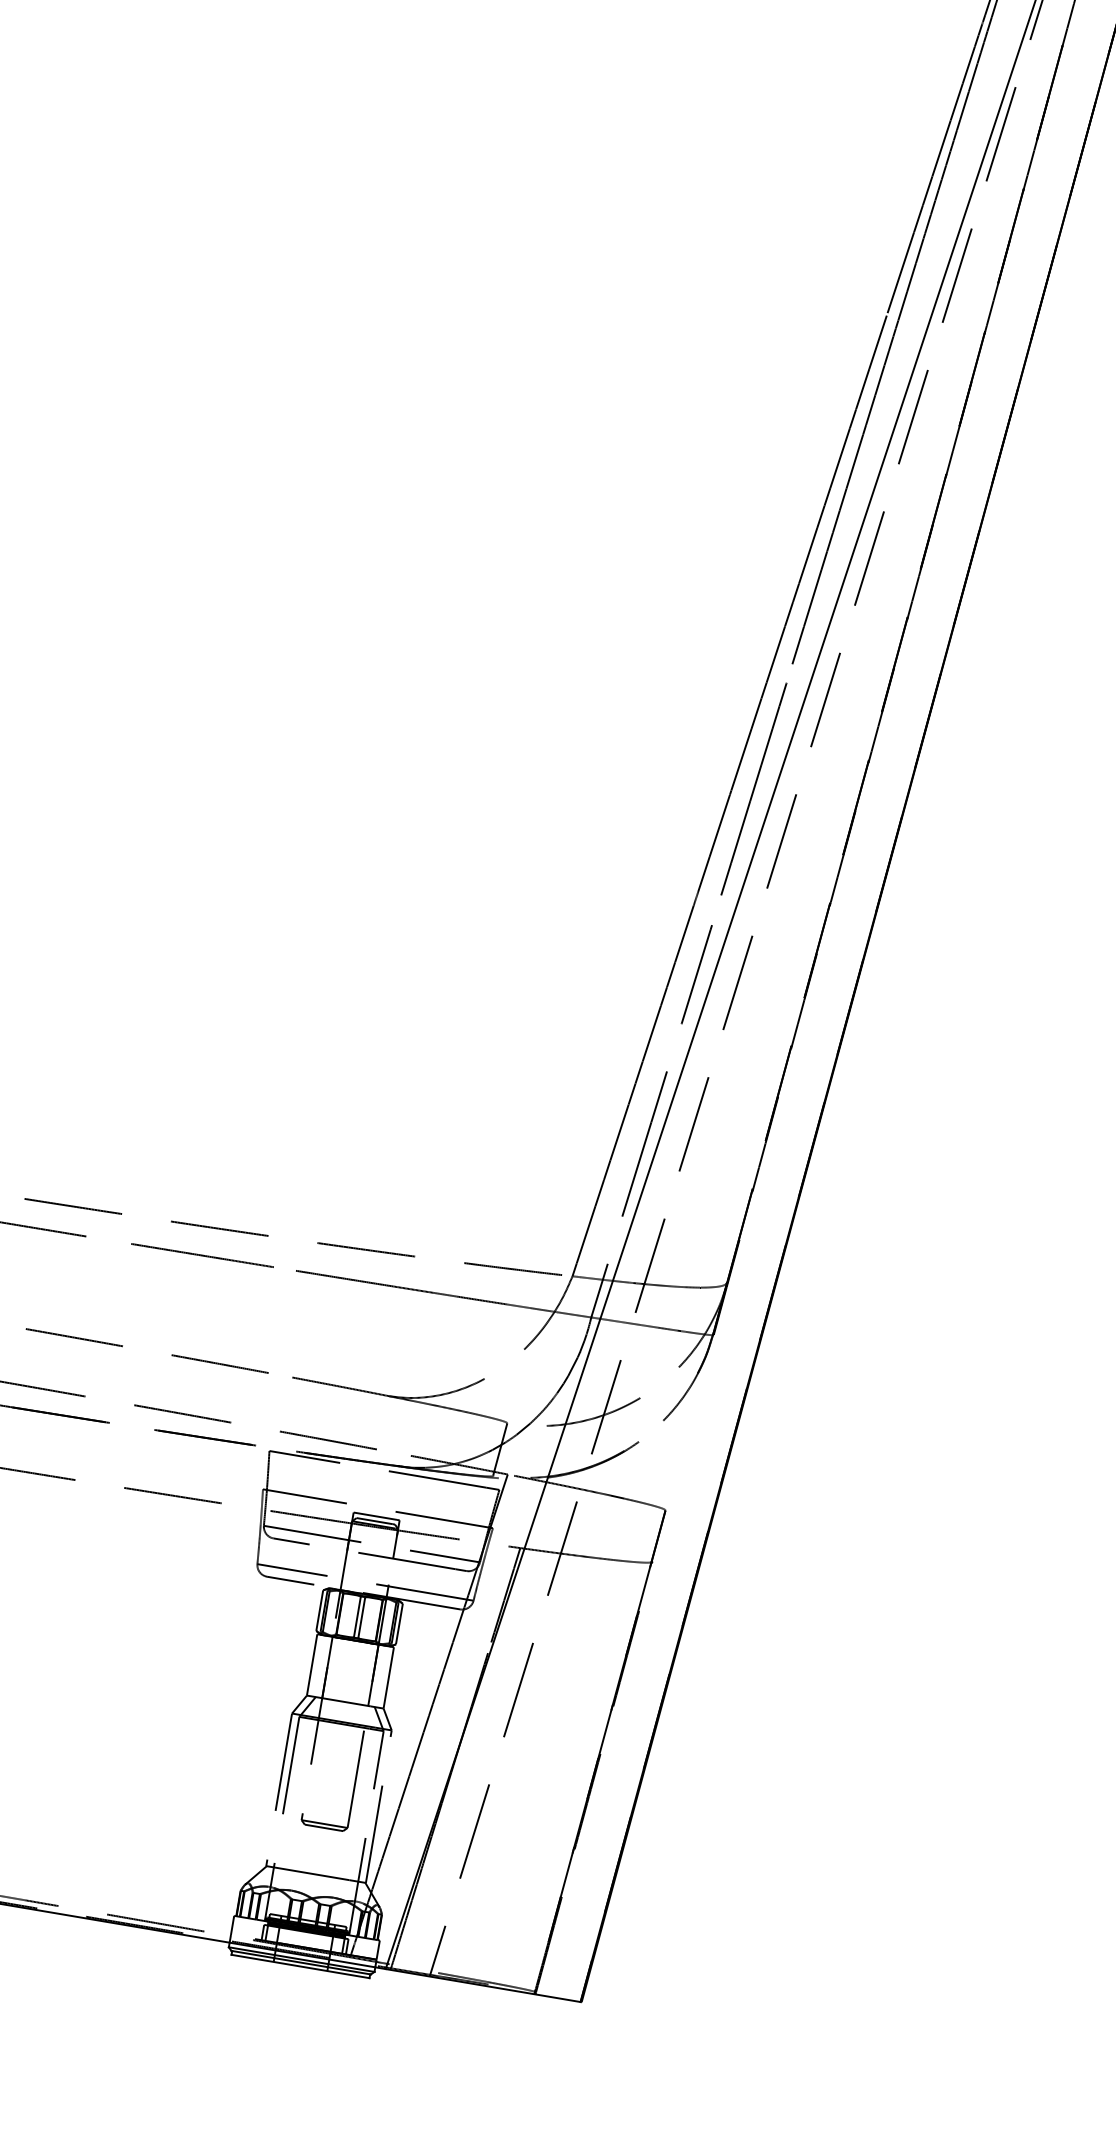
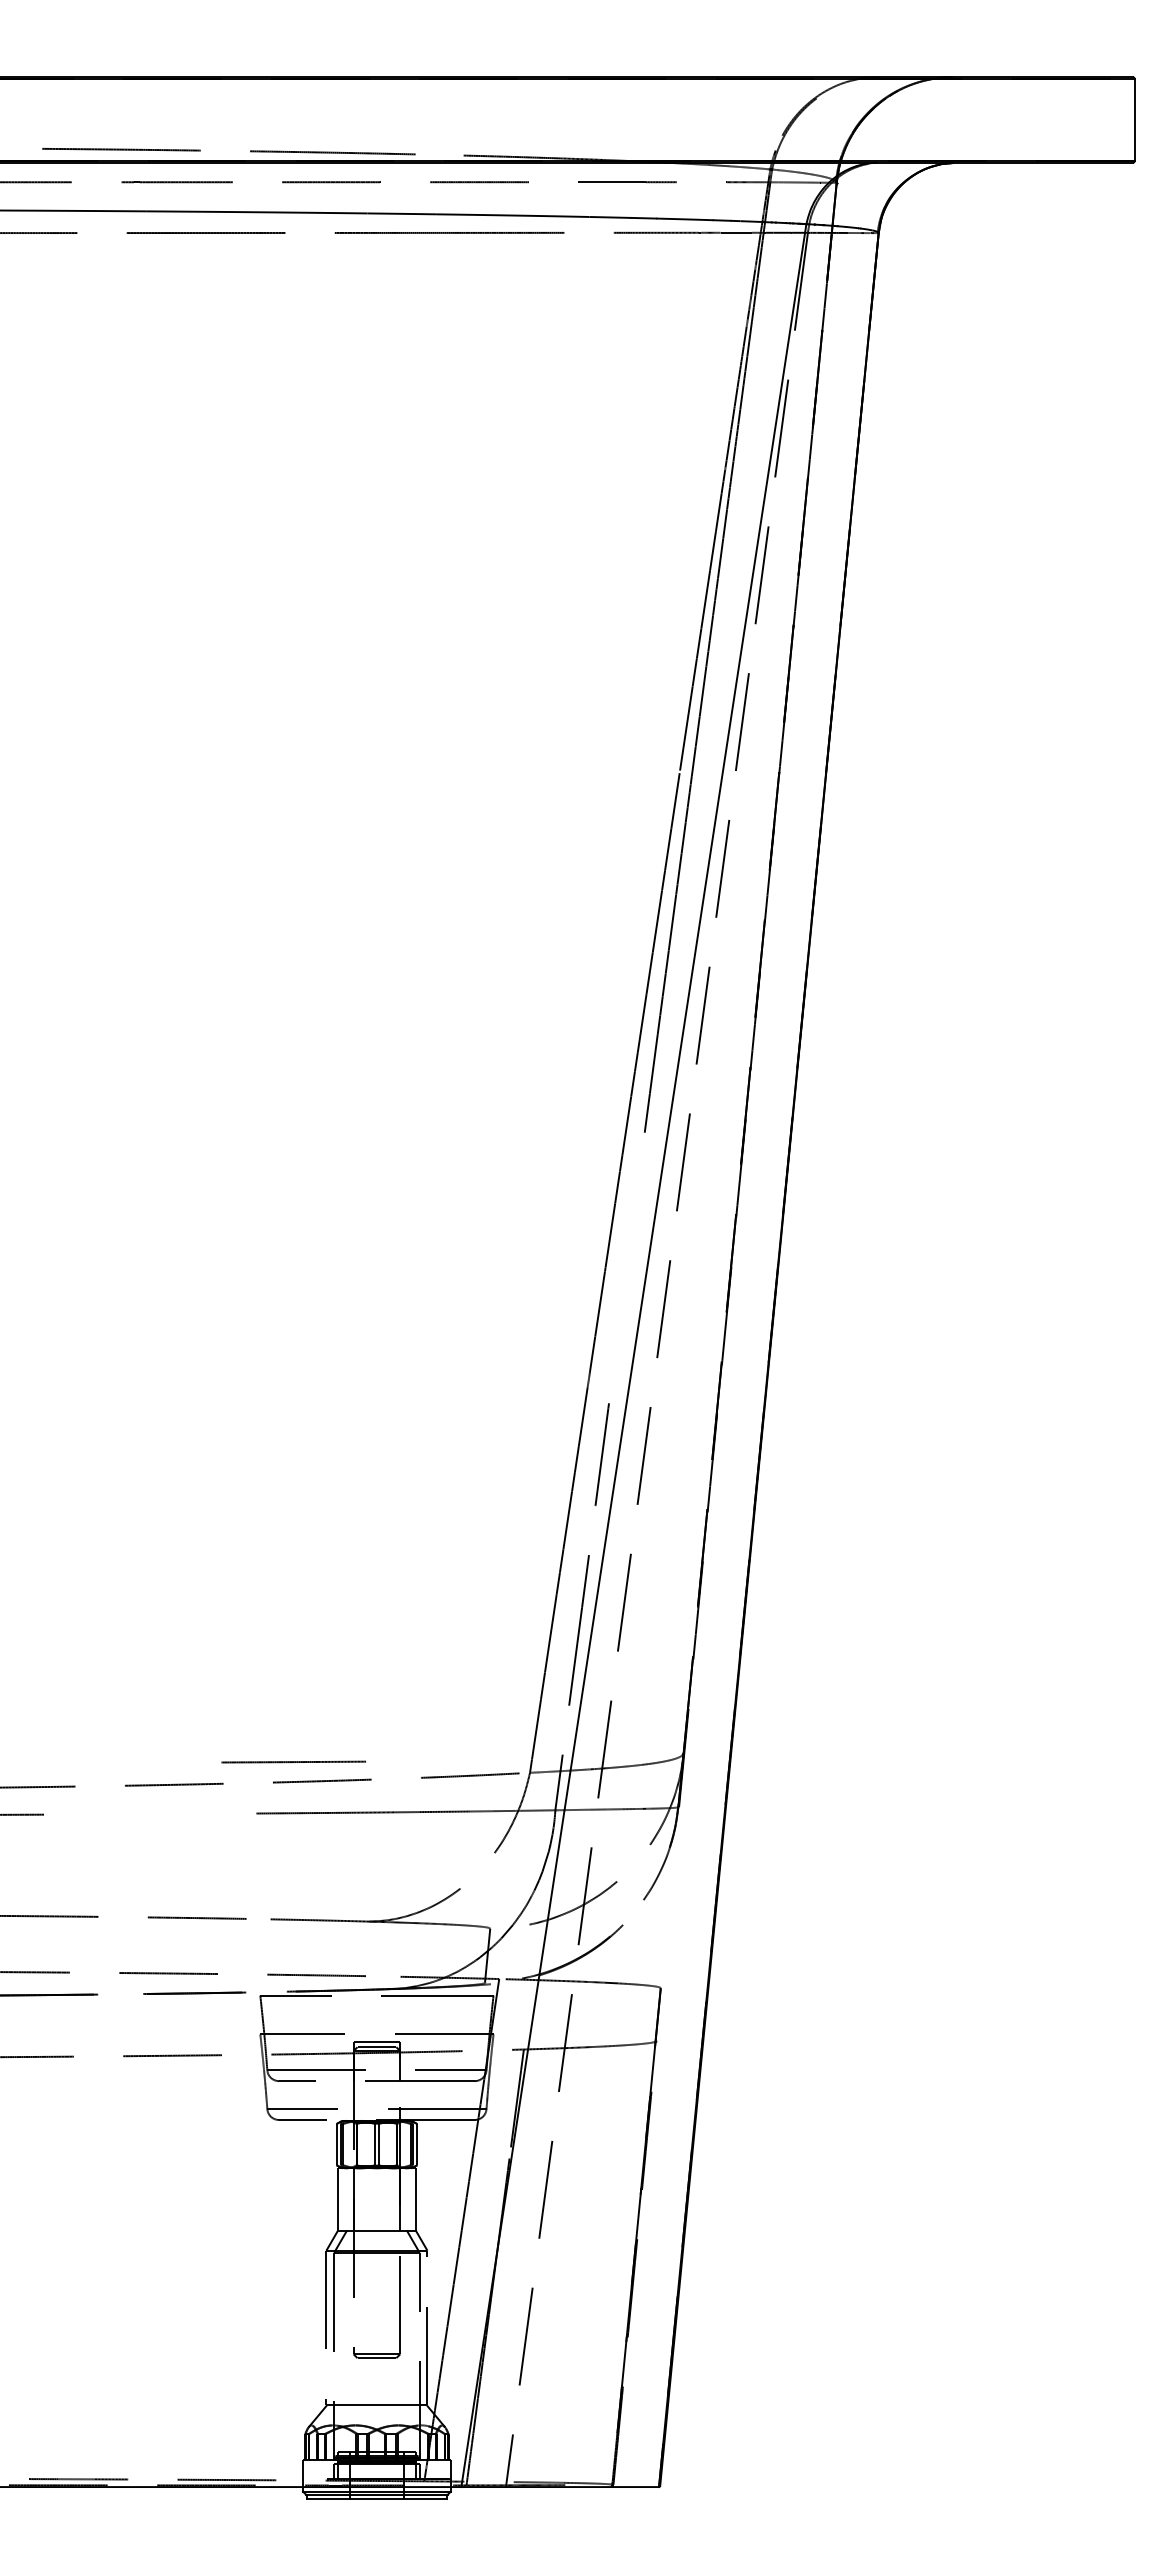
line: (753, 788) -> (627, 1261), removed
line: (202, 1254) -> (293, 1761), moved

